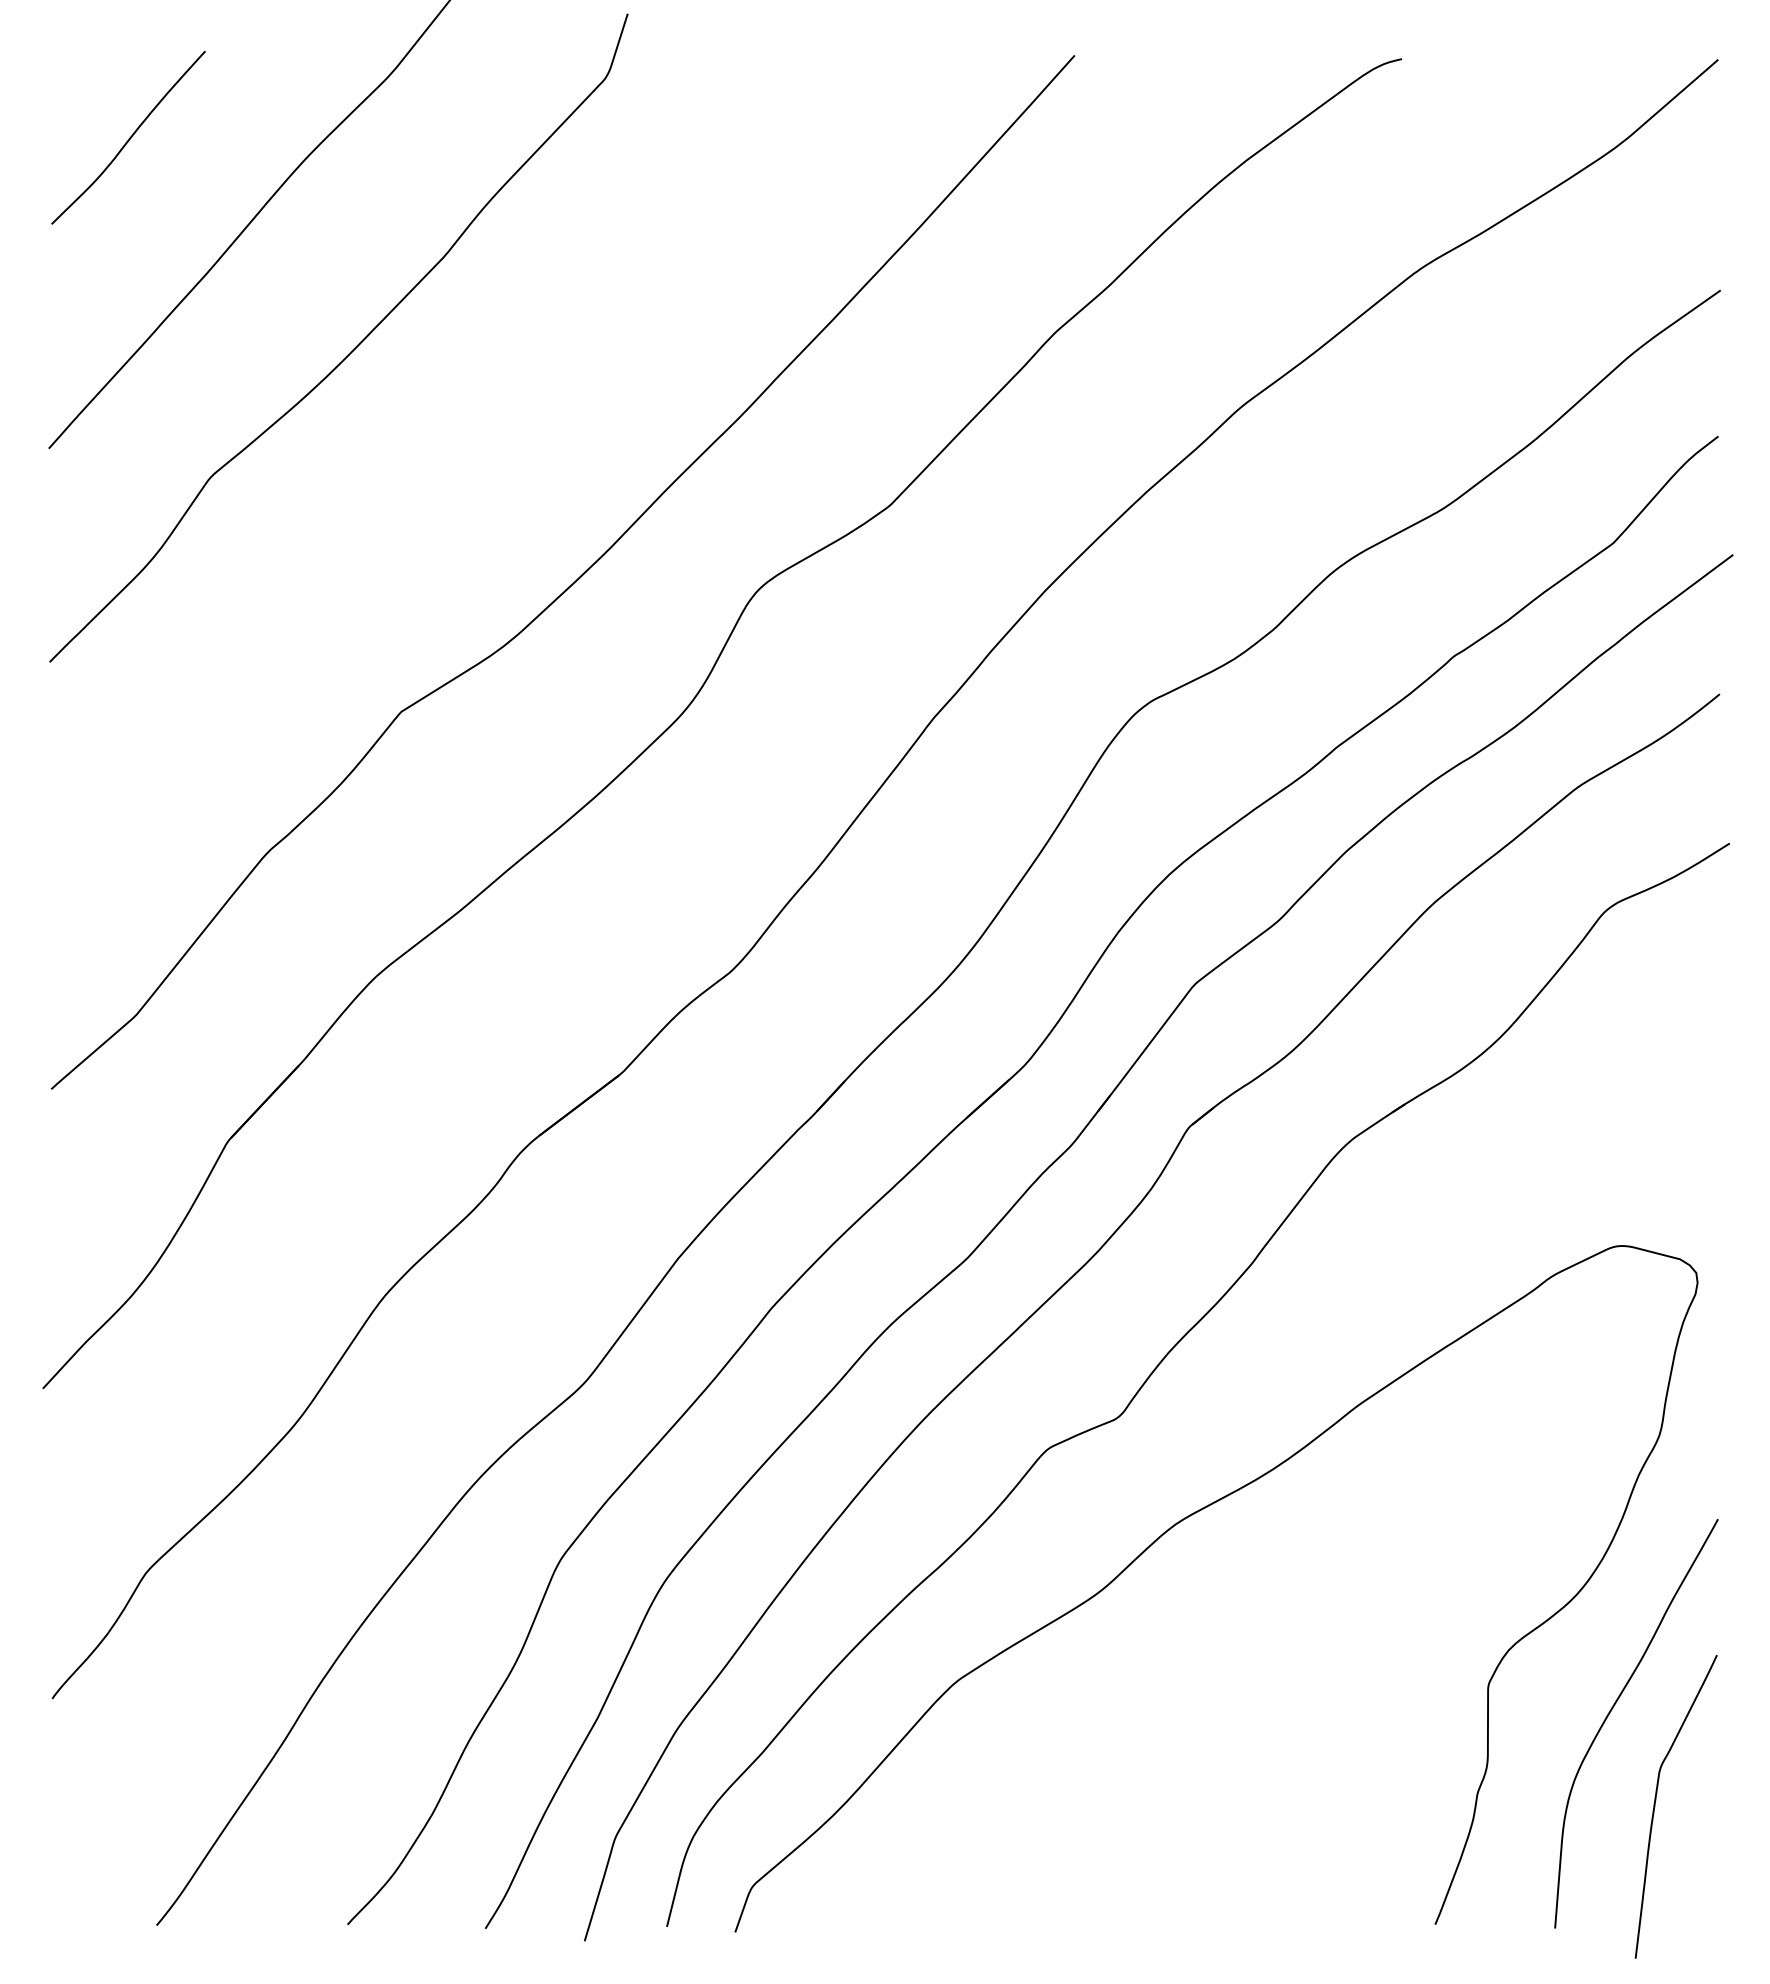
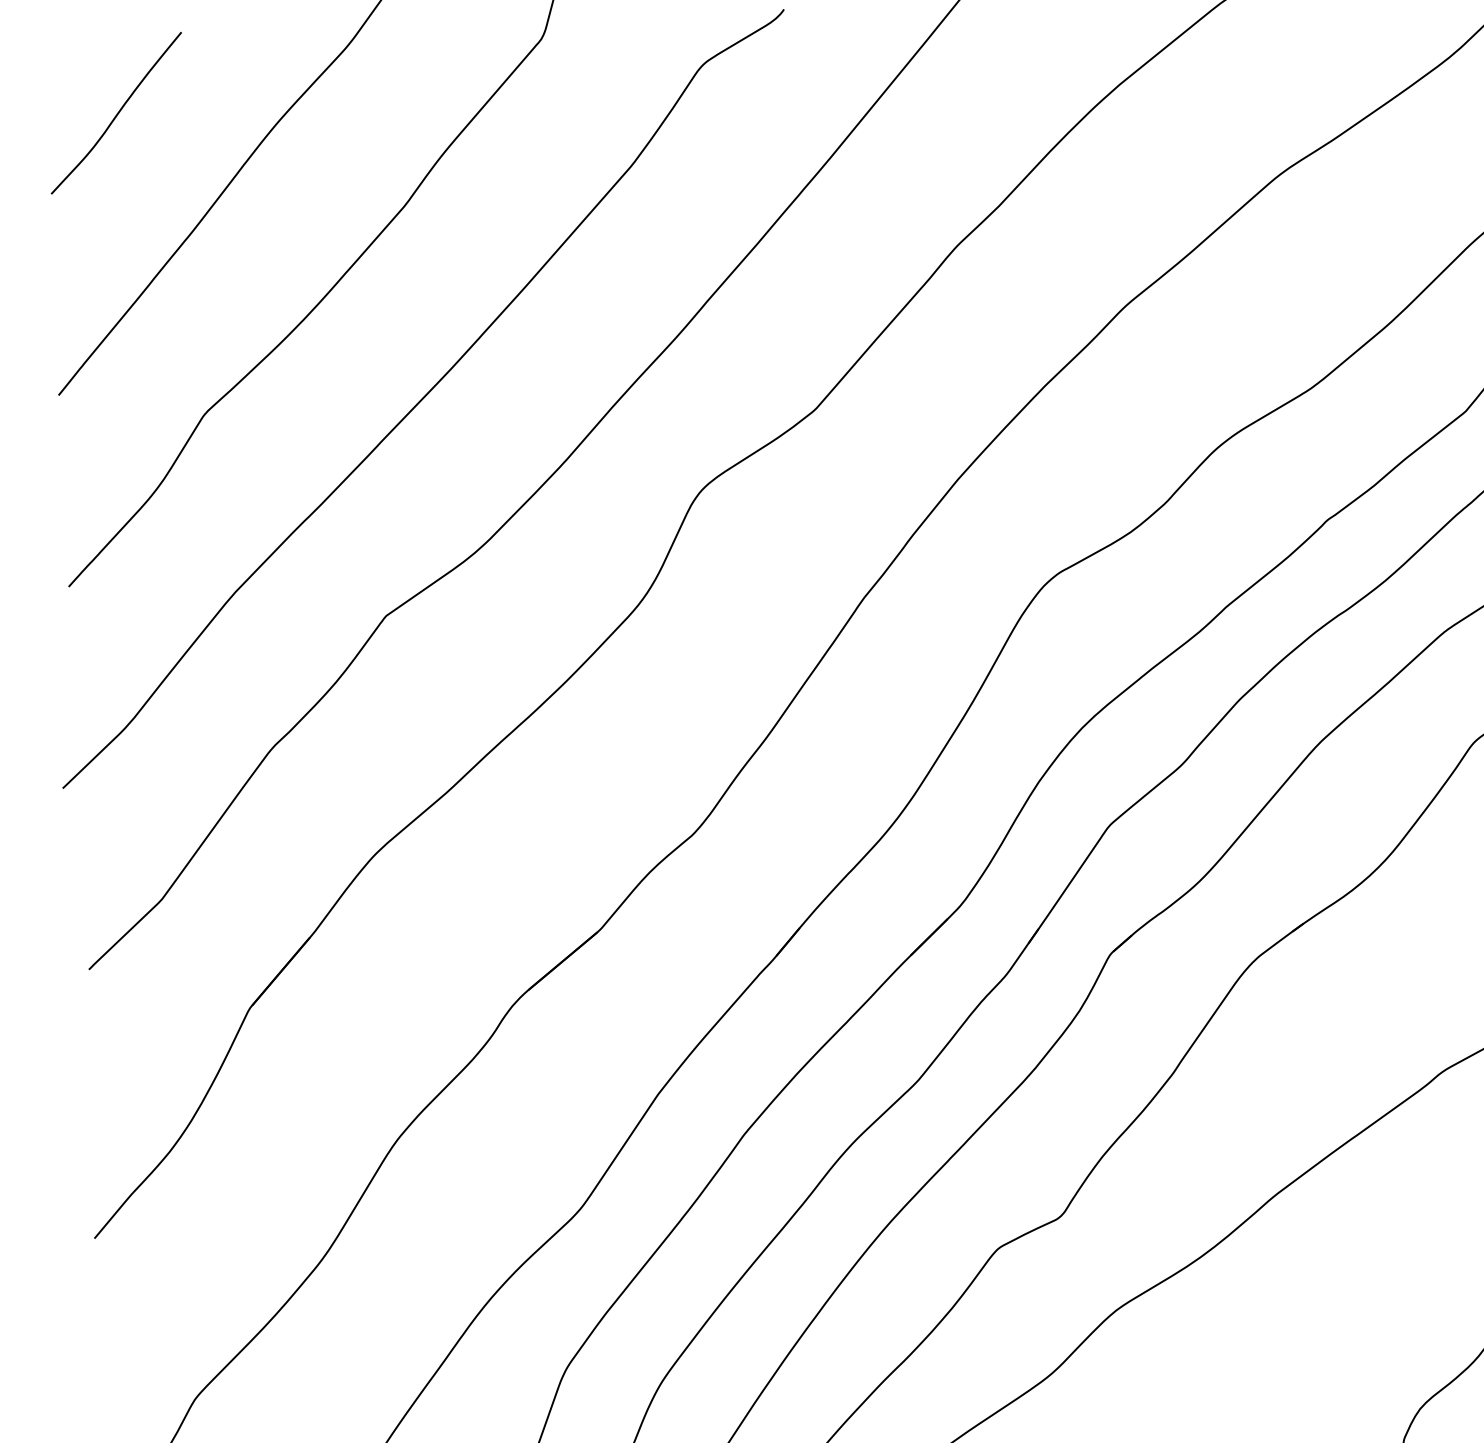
curve: (454, 472) -> (423, 399), added

